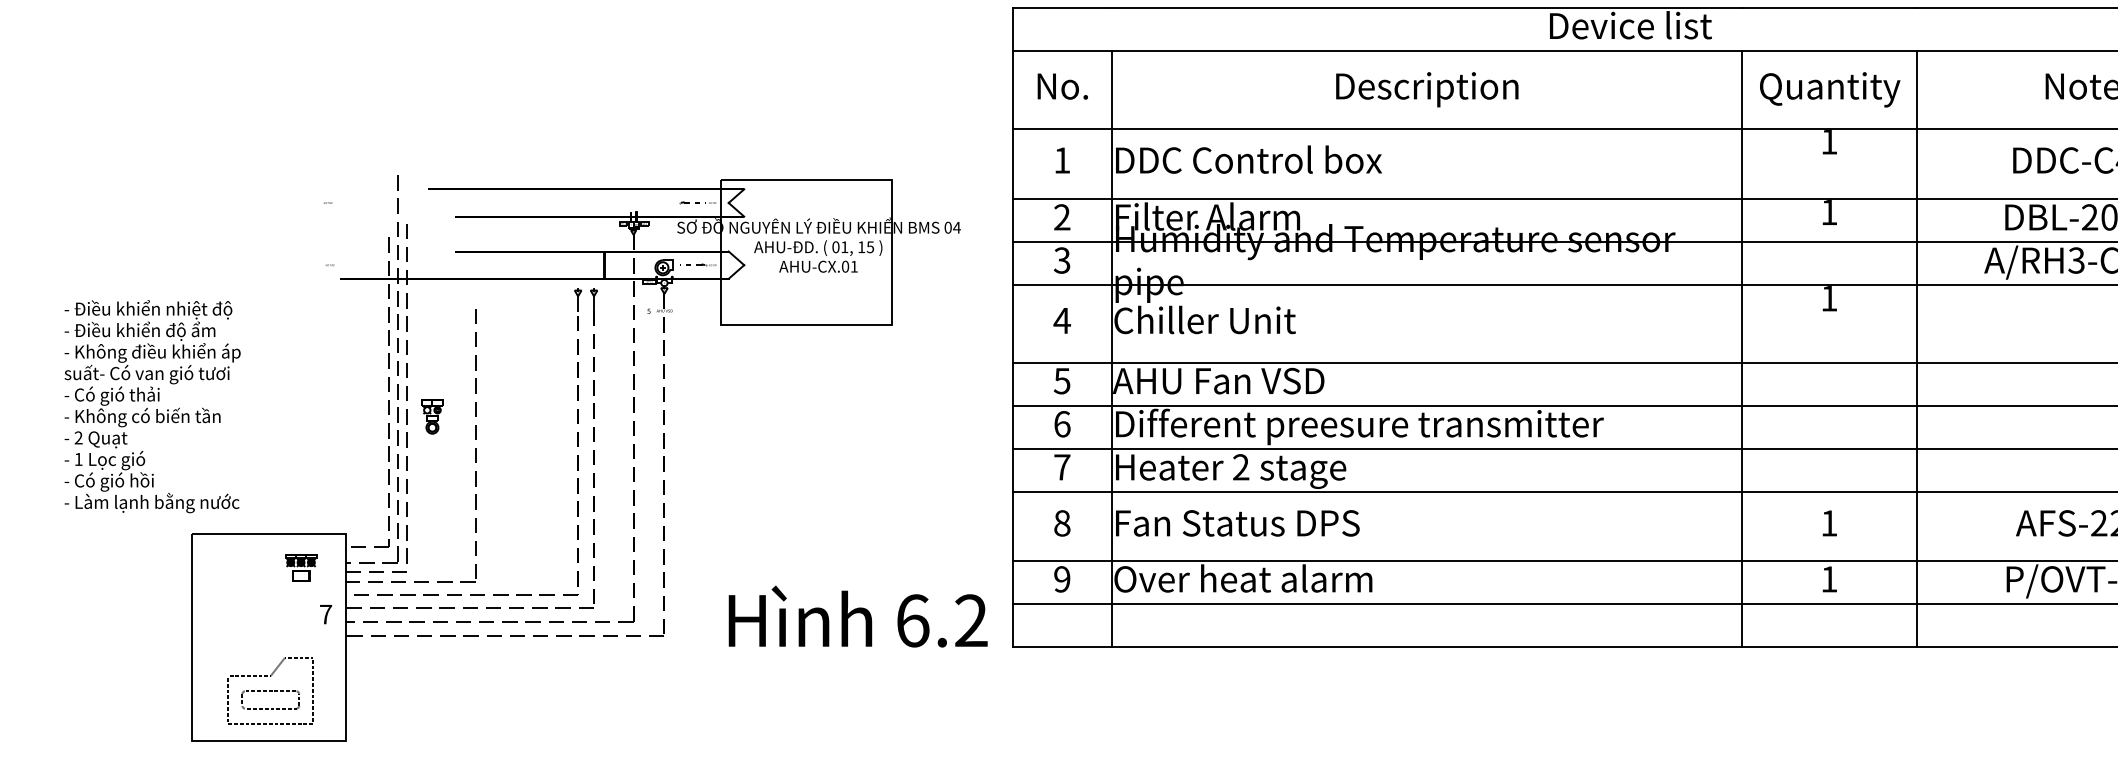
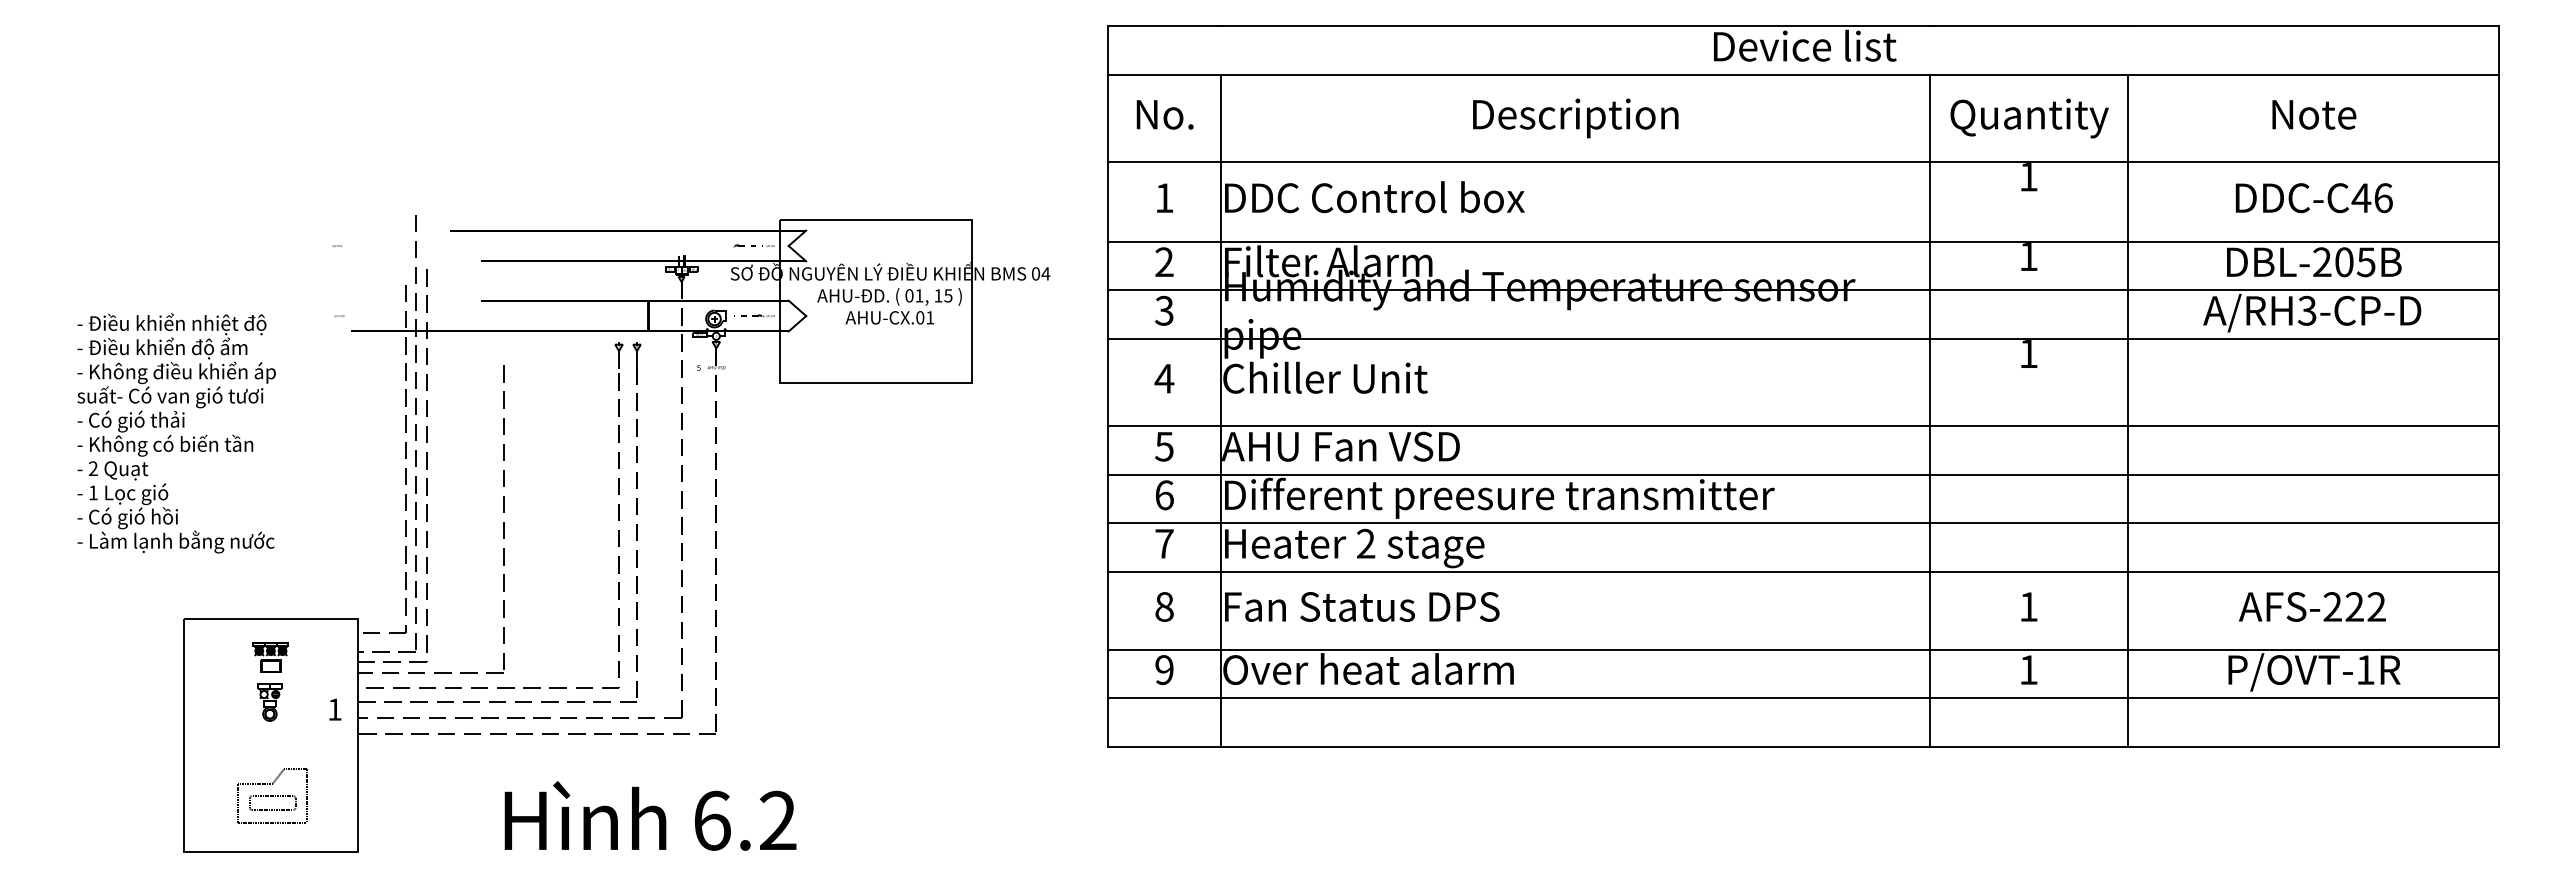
text: (152, 406) -> (176, 433), moved
part: (432, 417) -> (269, 702), moved
part: (300, 568) -> (270, 657), moved
text: (325, 614) -> (334, 709), 7 -> 1
text: (858, 616) -> (650, 815), moved
part: (270, 690) -> (272, 795), size x0.71

